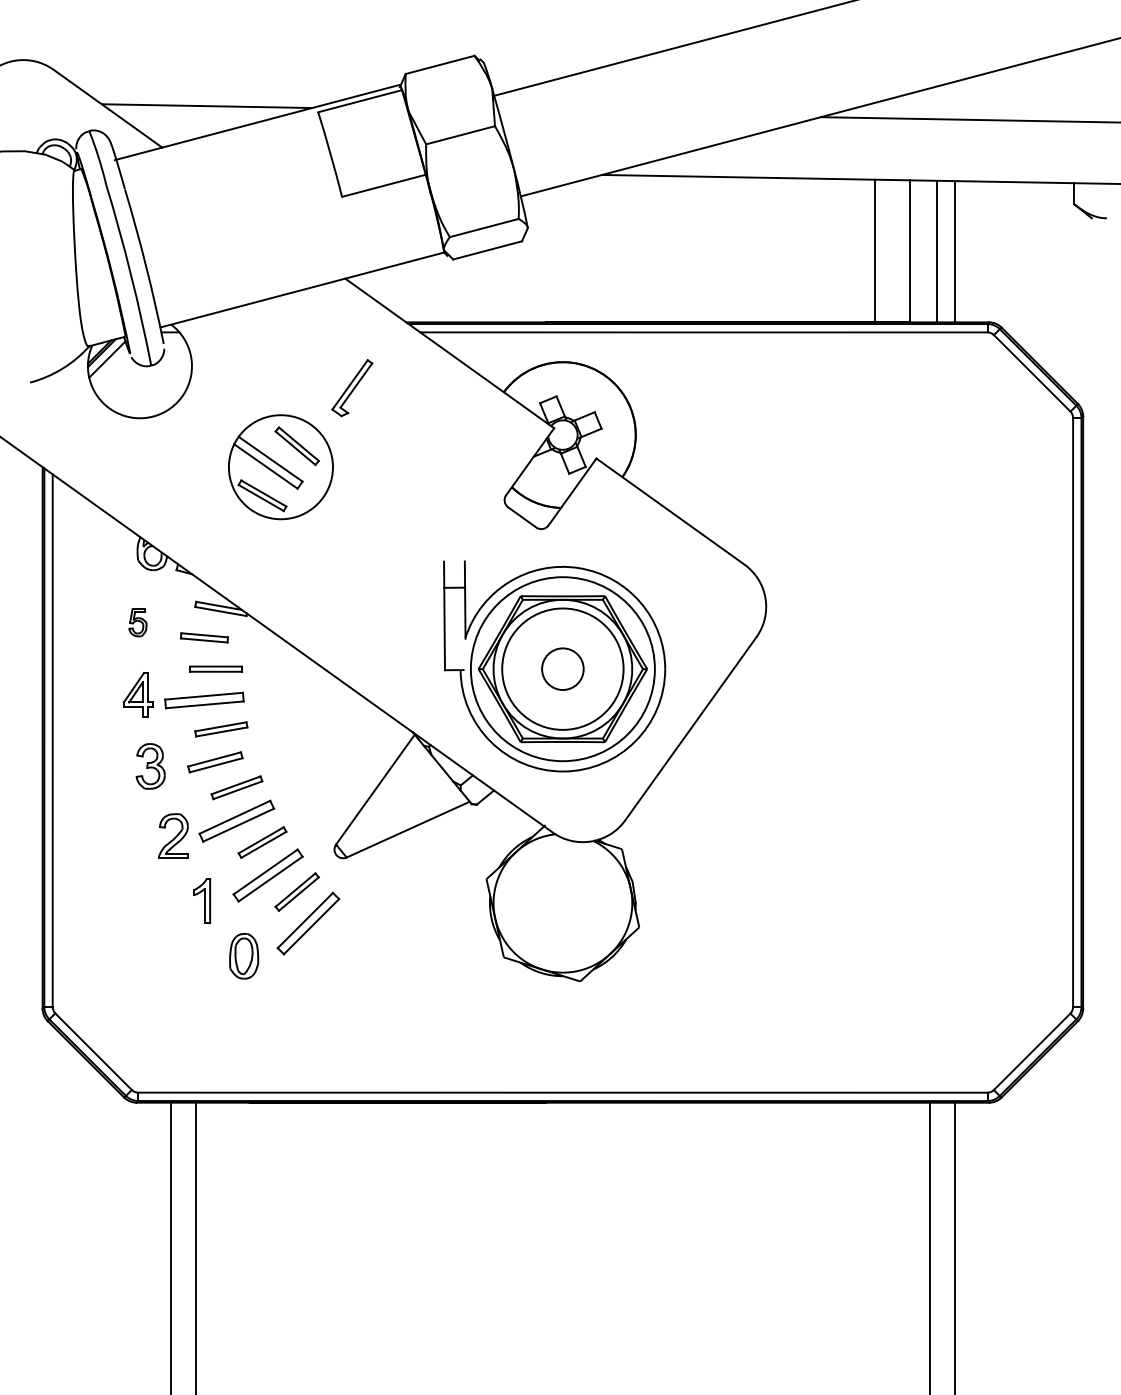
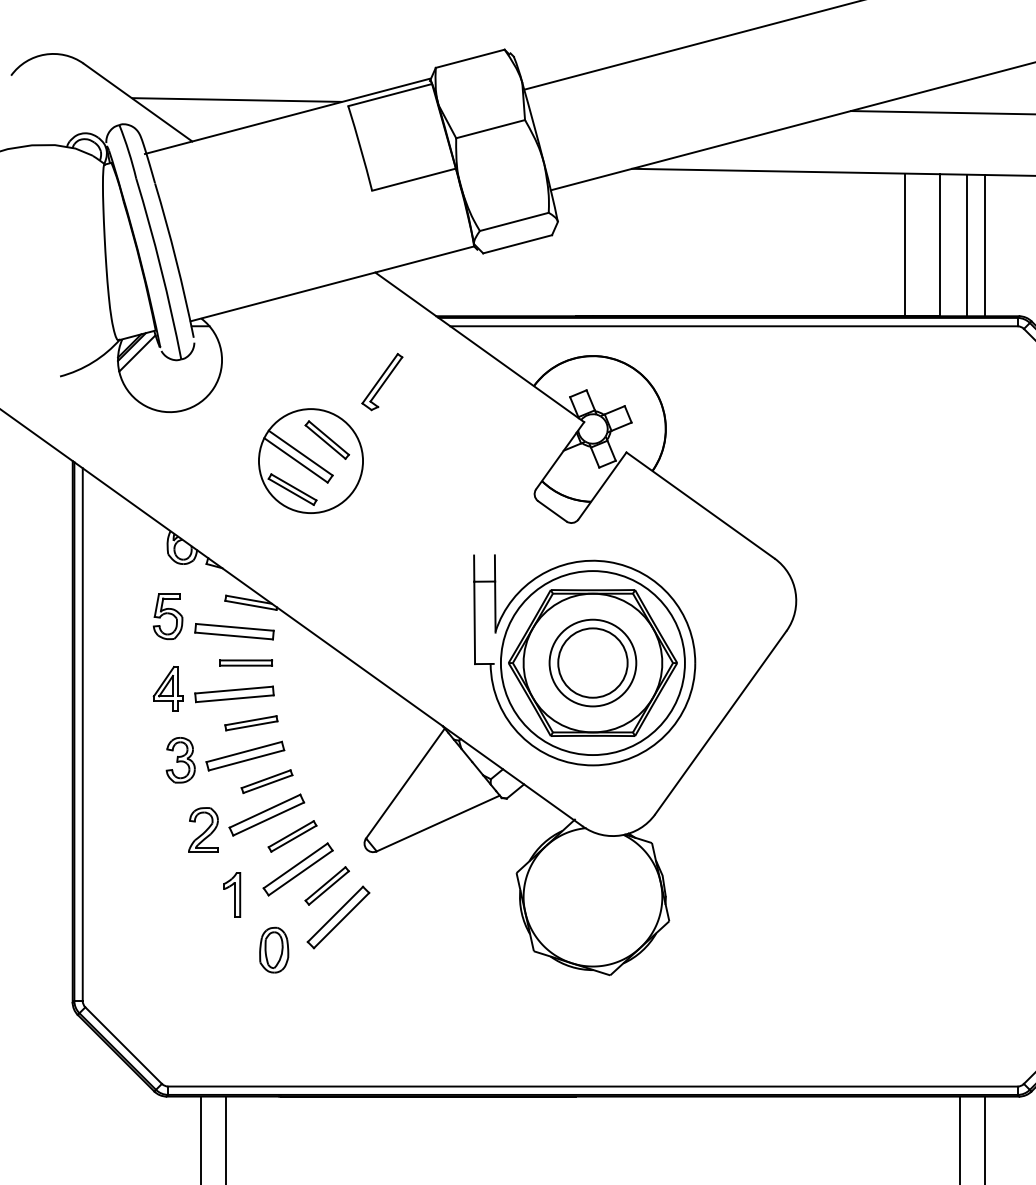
part: (137, 622) -> (167, 616), size x1.67
part: (204, 637) -> (234, 631), size x1.67
circle: (562, 668) -> (592, 662), size x0.71
circle: (562, 668) -> (592, 662), size x1.67
part: (215, 762) -> (245, 756), size x1.43

